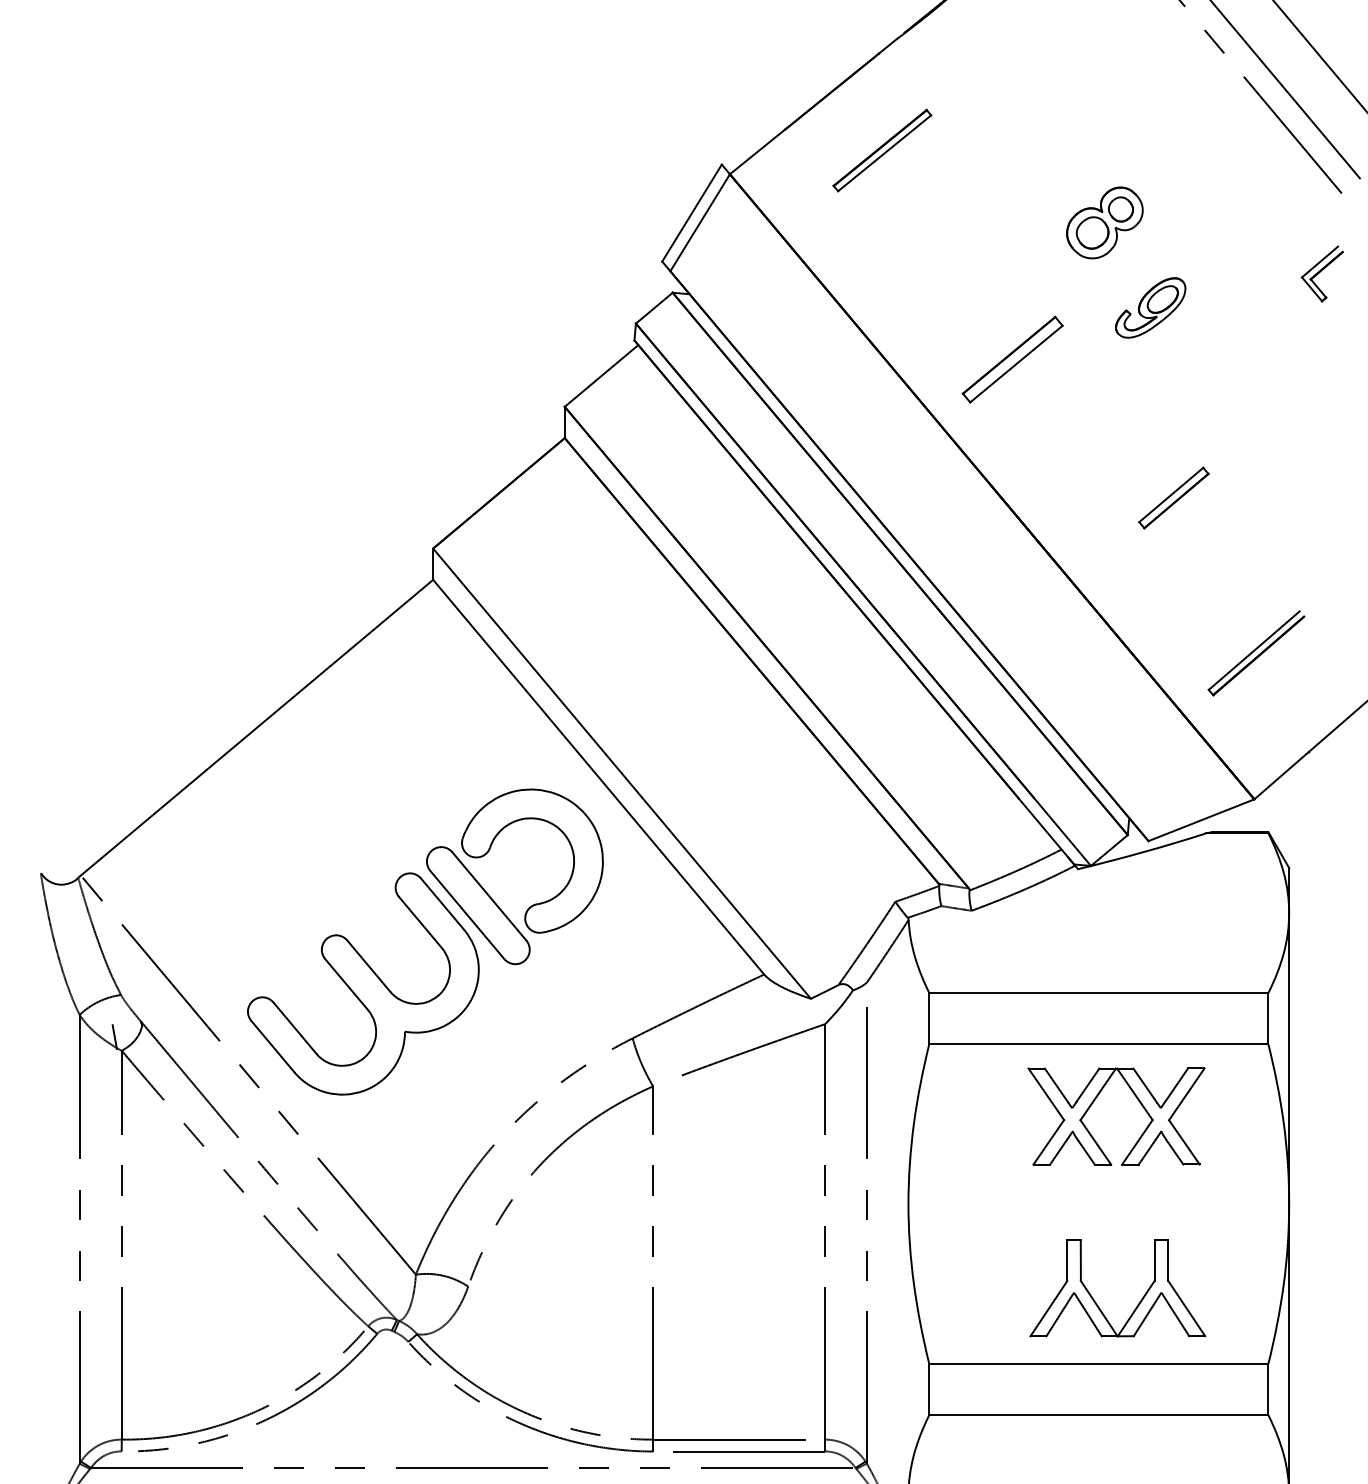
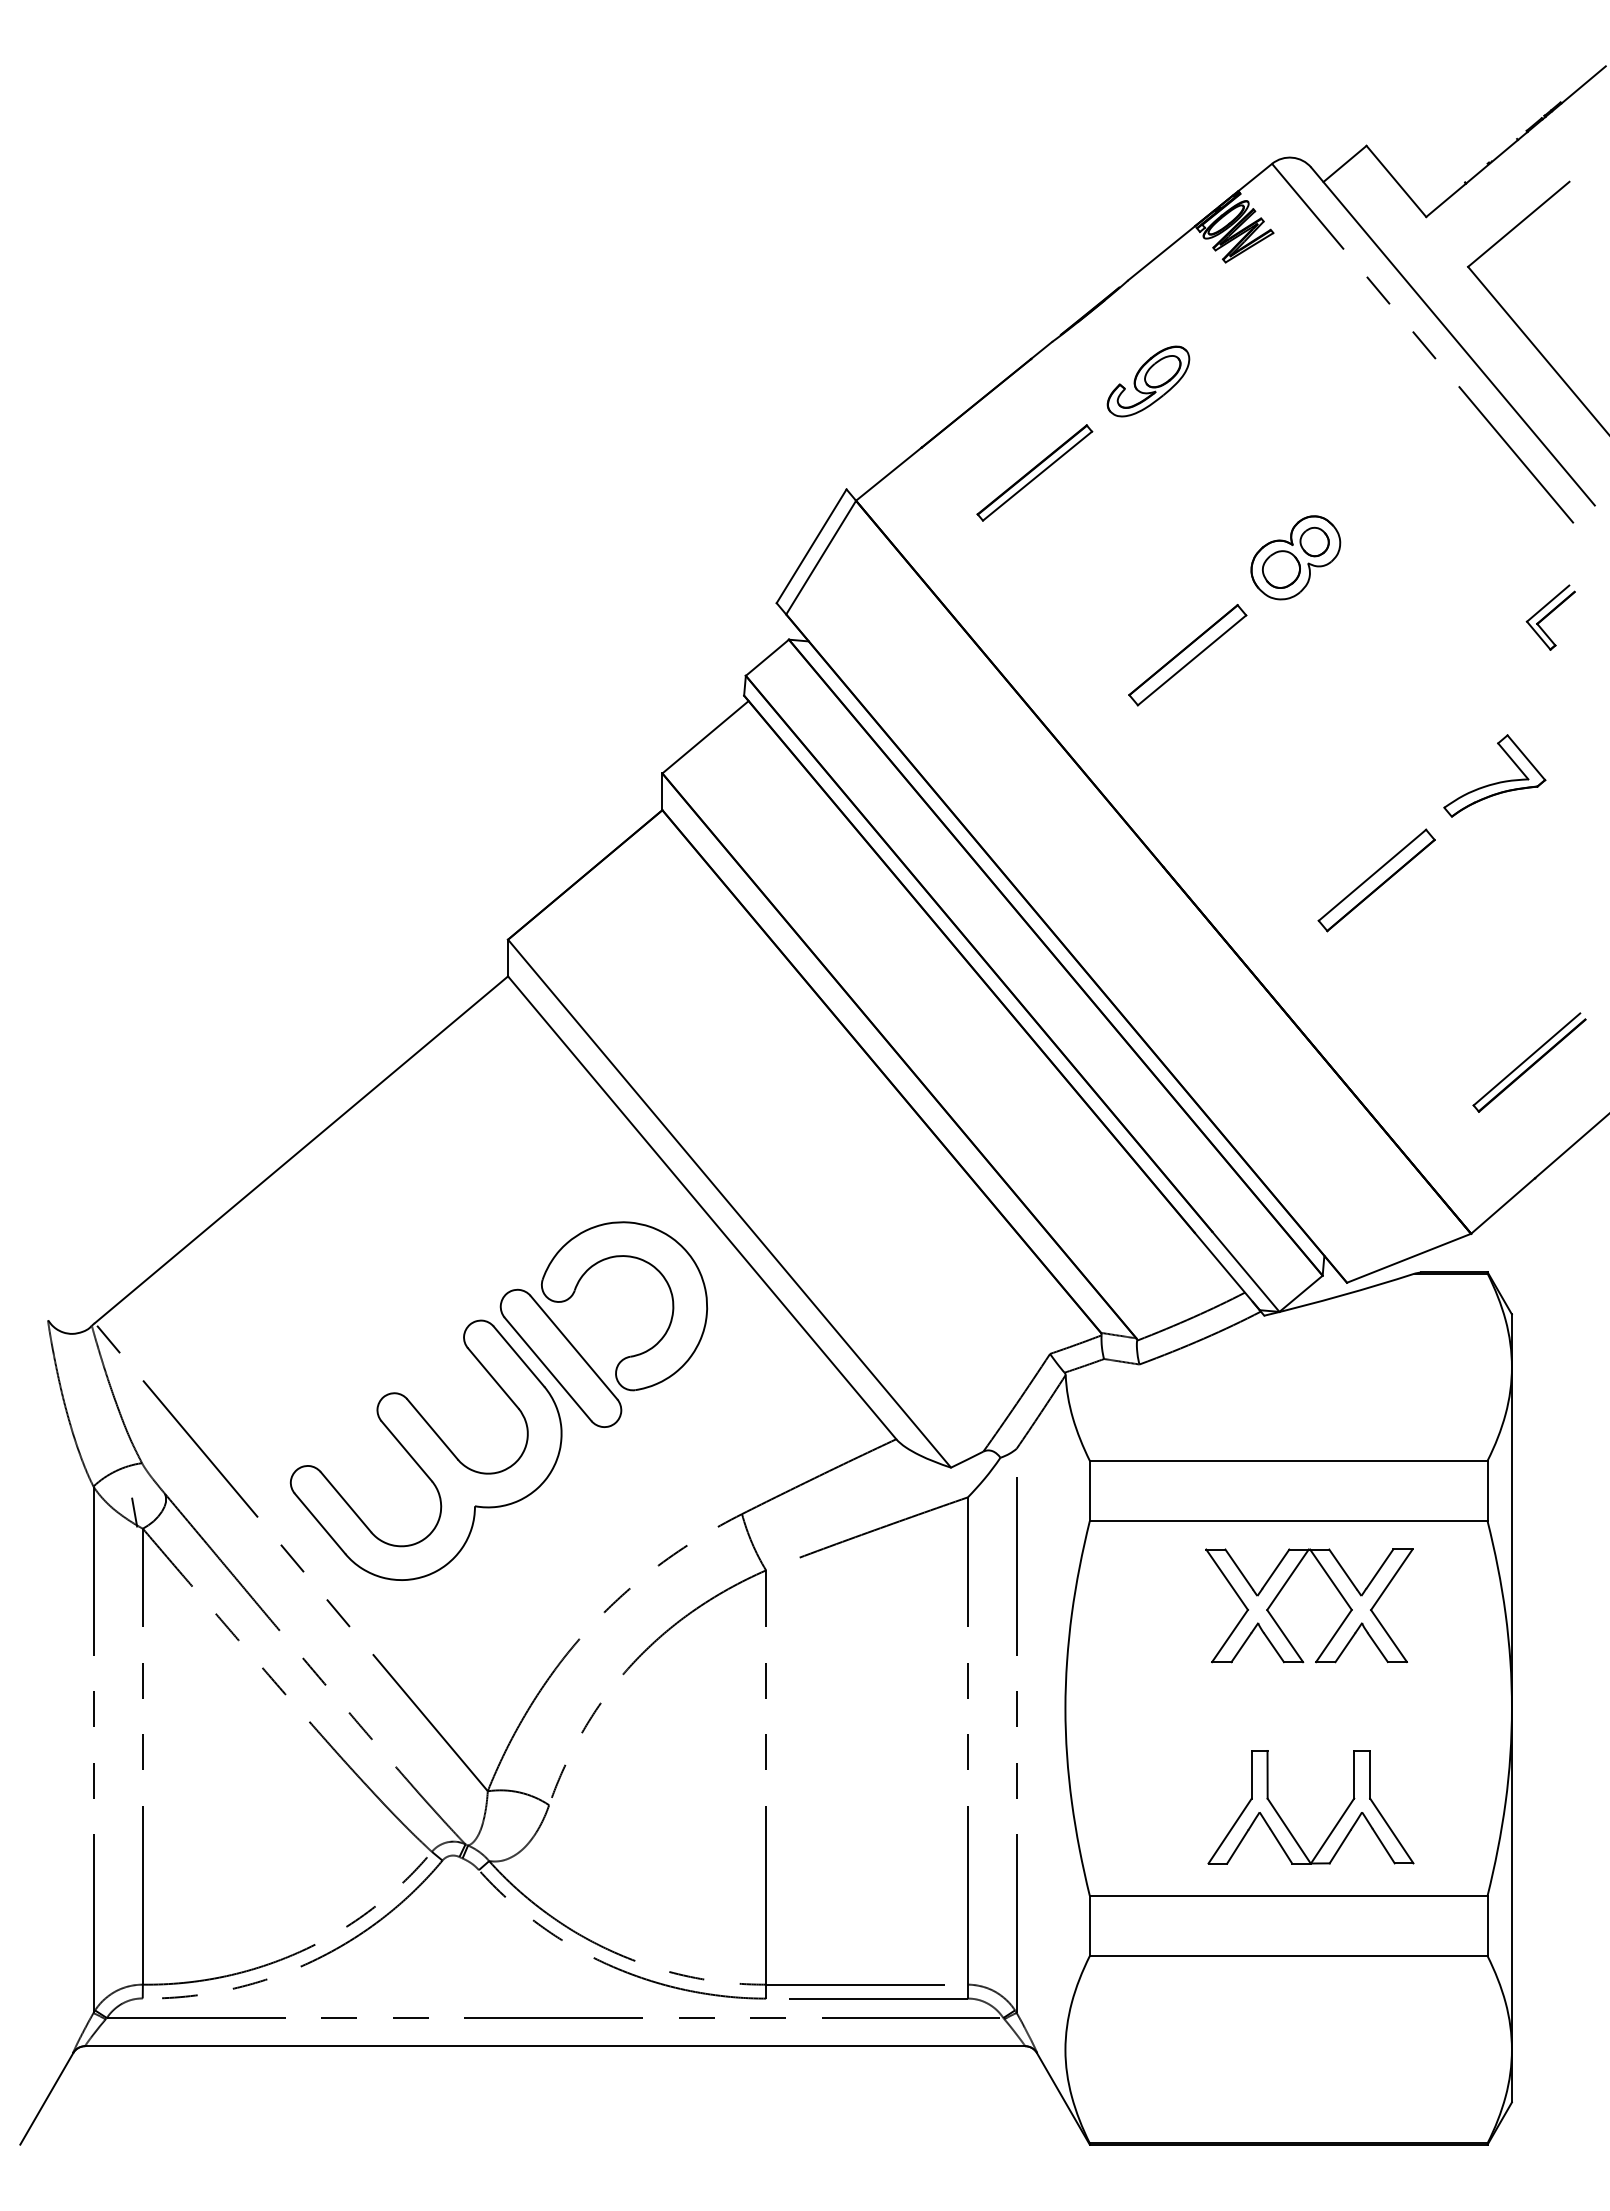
part: (1150, 307) -> (1148, 381), moved
part: (1012, 359) -> (1187, 655), moved
part: (1275, 414) -> (1495, 782), added
part: (1173, 498) -> (1376, 880), size x1.43
part: (1256, 653) -> (1529, 1062), moved

